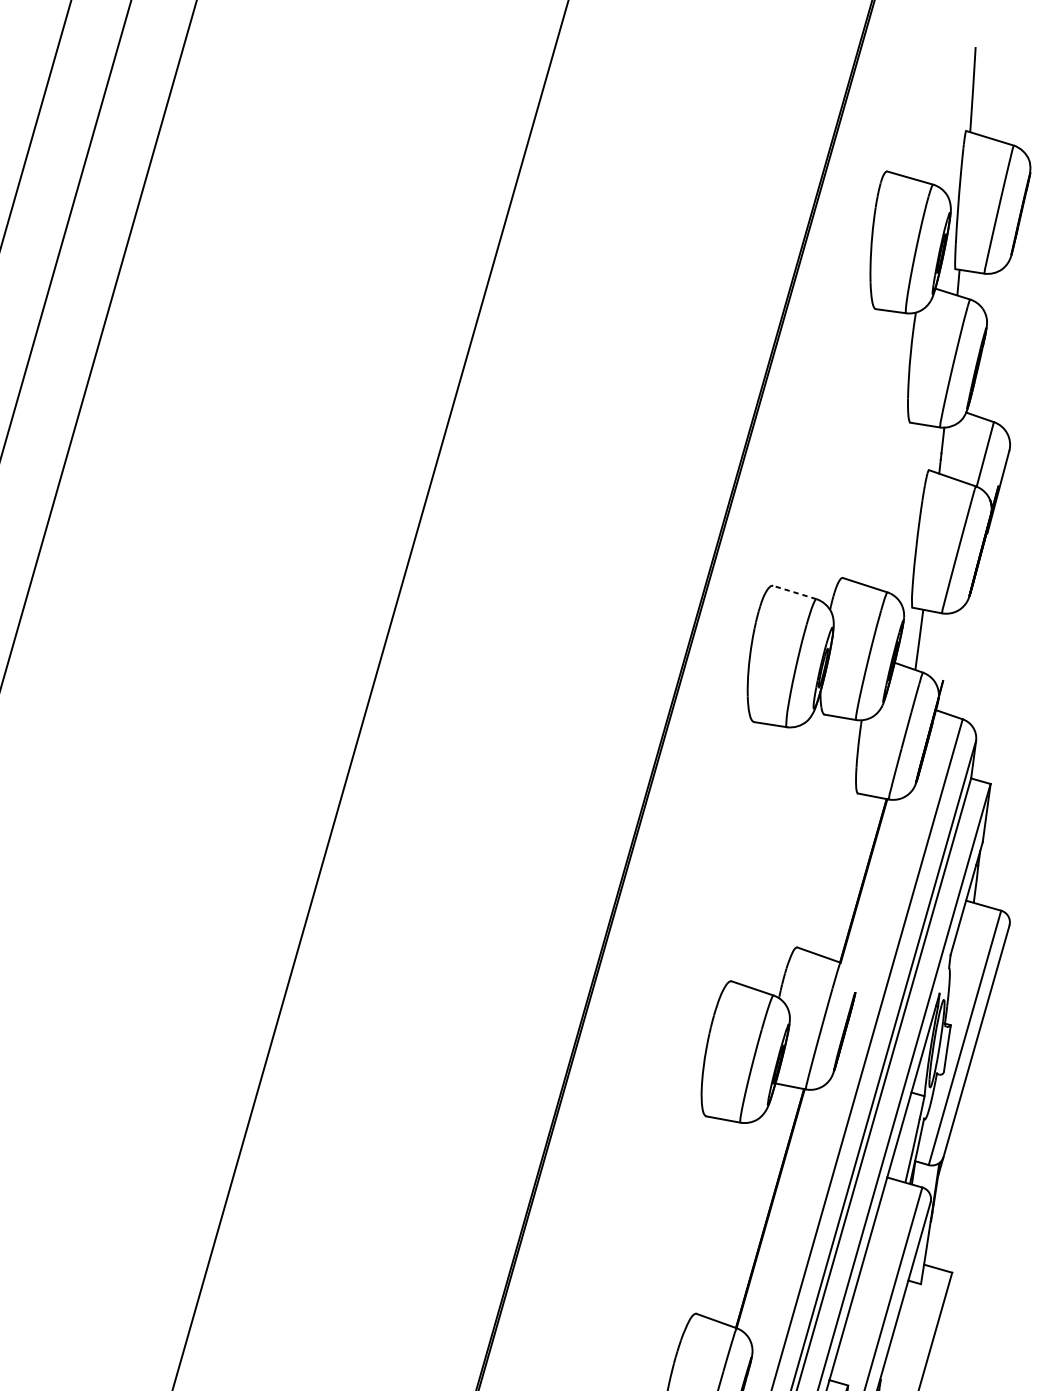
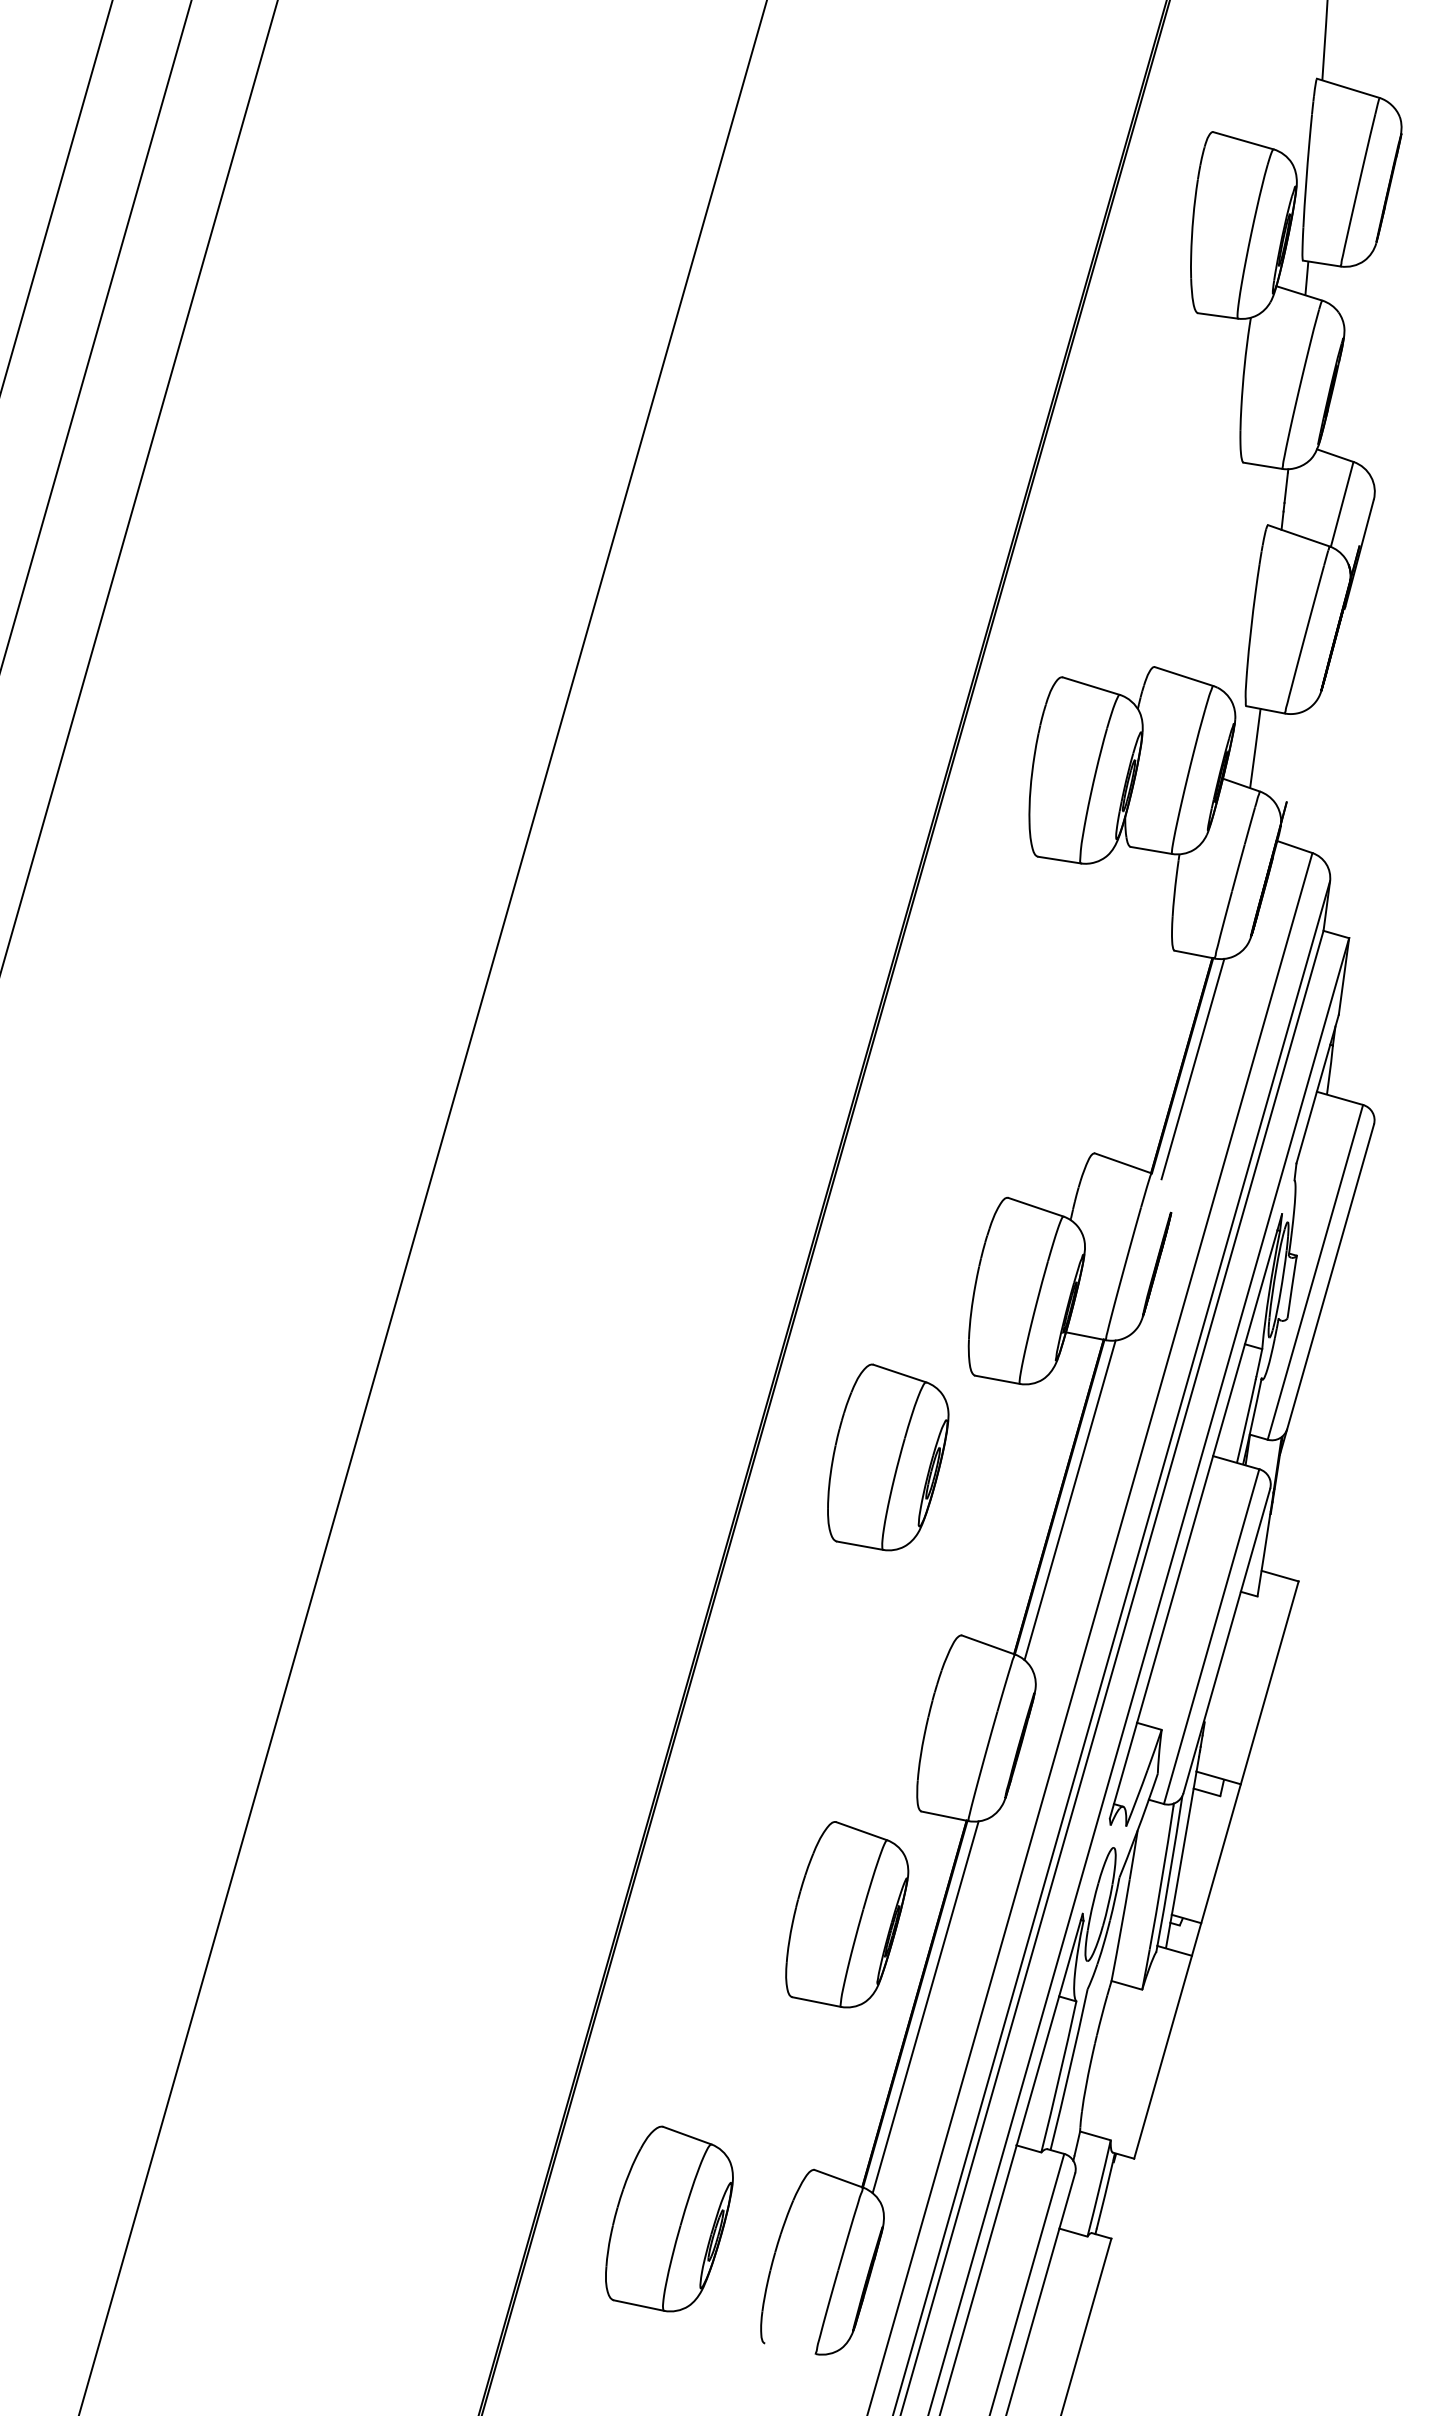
line: (794, 592) -> (1091, 686), dashed -> solid
line: (871, 883) -> (1192, 1068), added
part: (640, 1178) -> (888, 1457), added
line: (778, 1211) -> (1069, 1500), added

